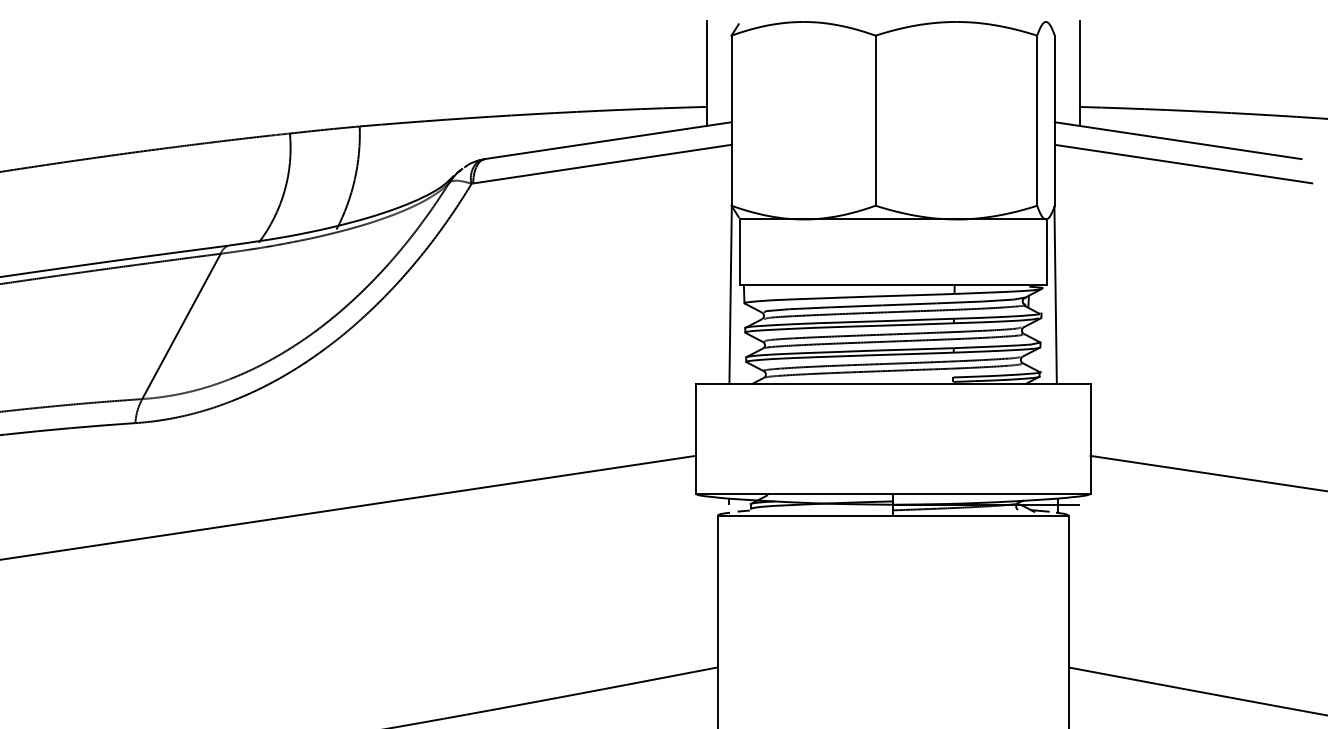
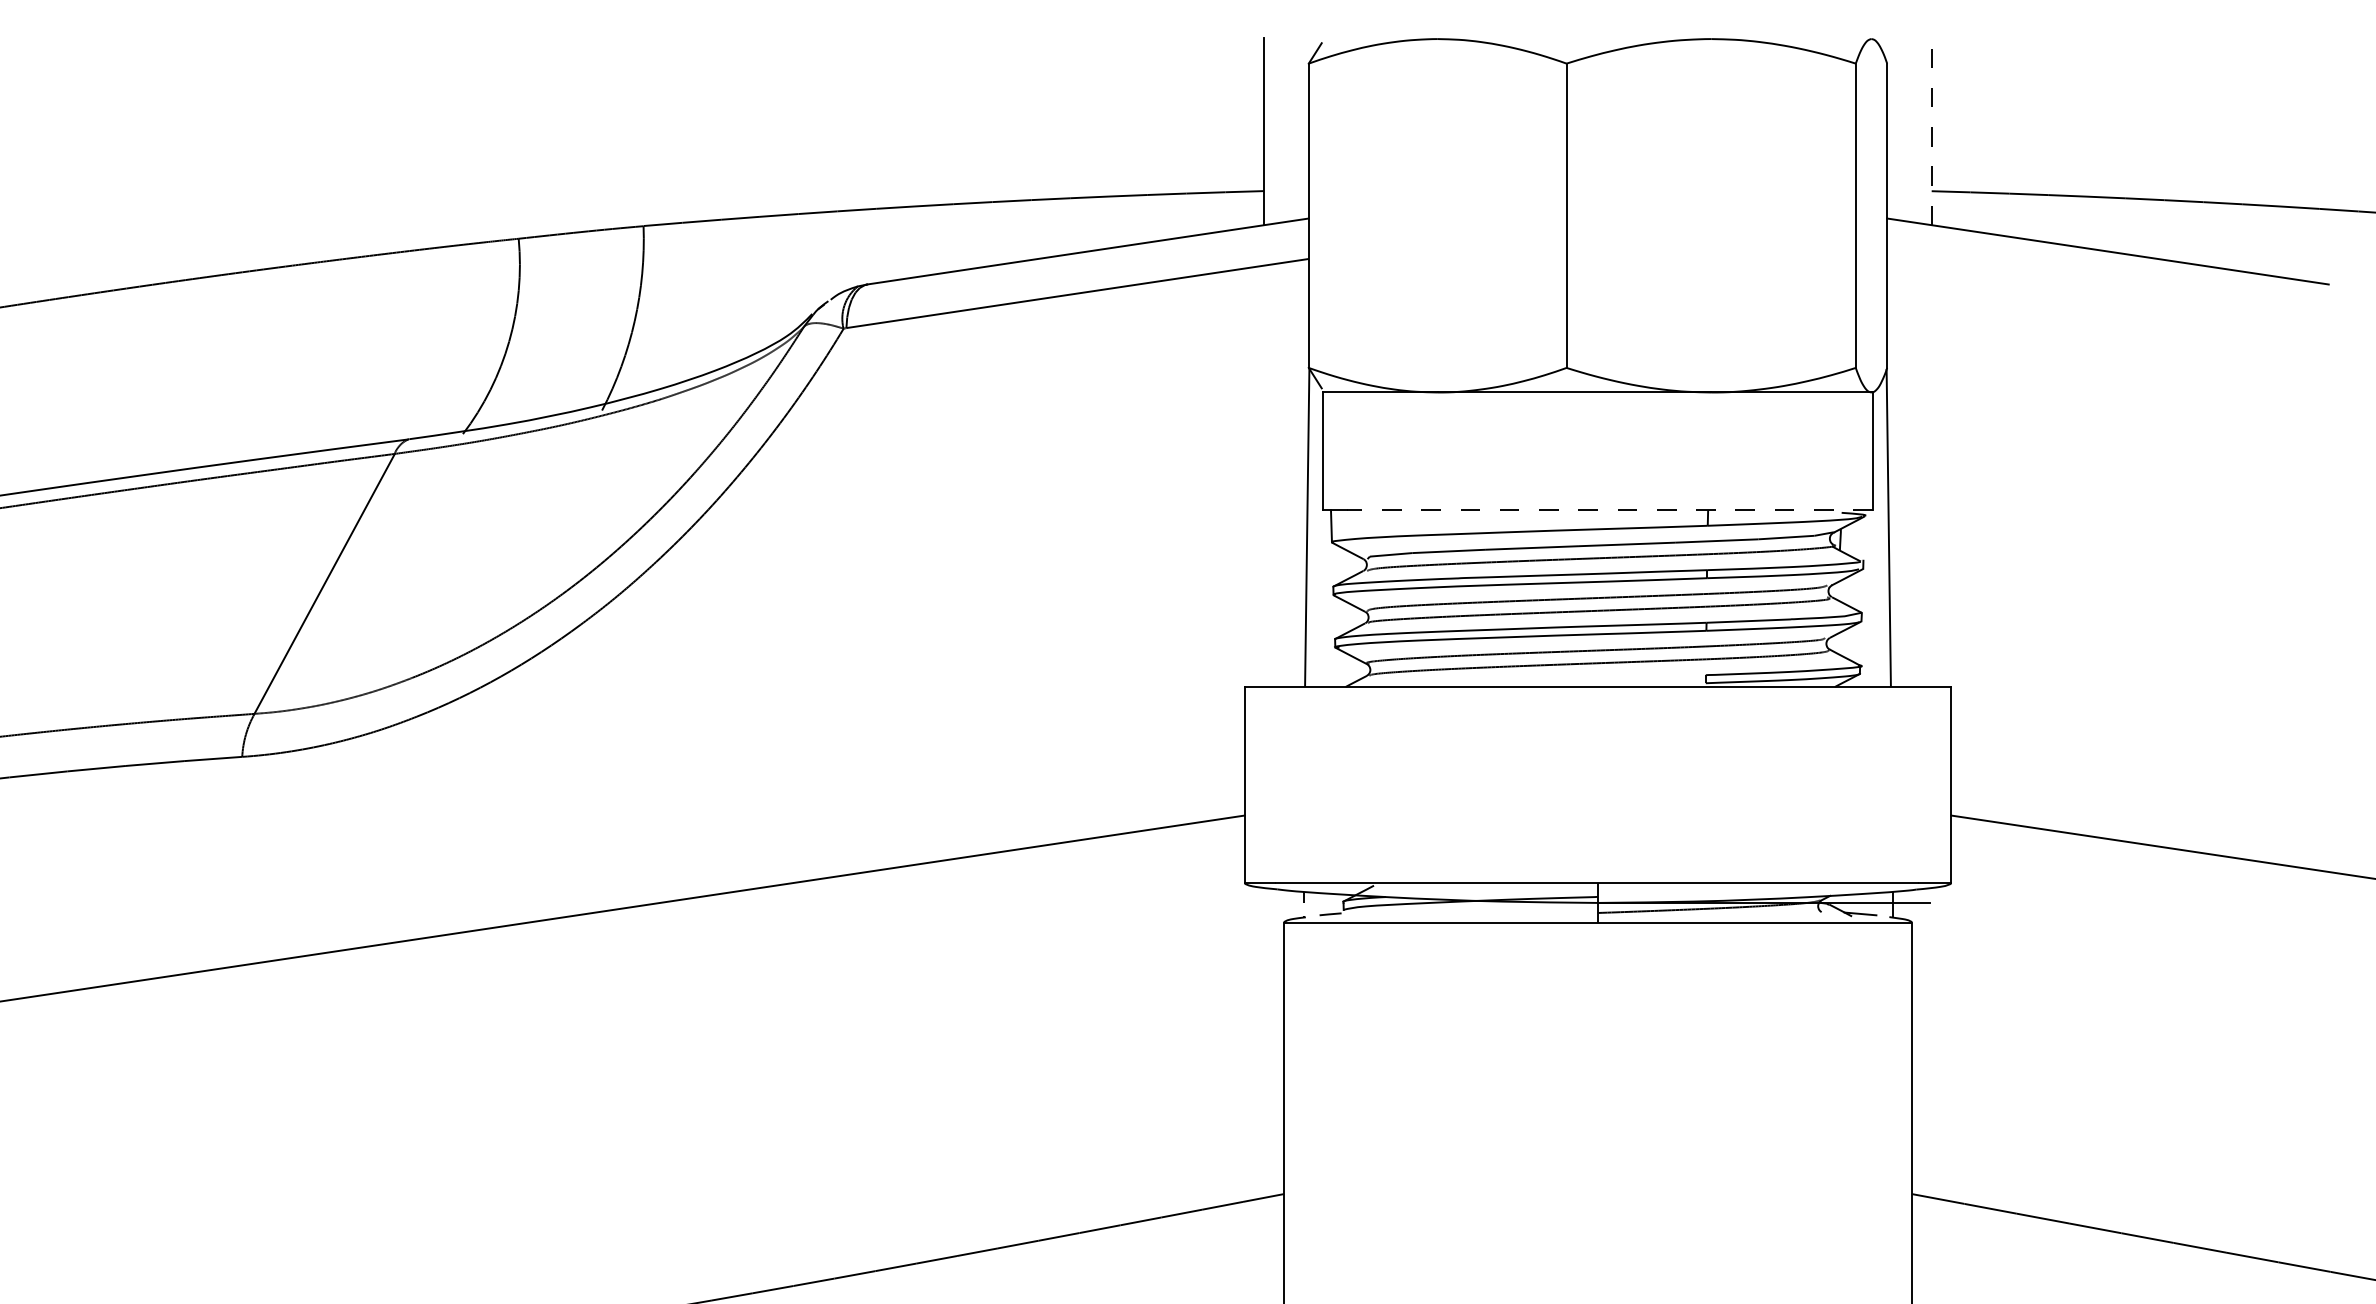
line: (1079, 73) -> (1931, 131), solid -> dashed
line: (1183, 163) -> (2117, 292), removed
line: (899, 285) -> (1609, 510), solid -> dashed

